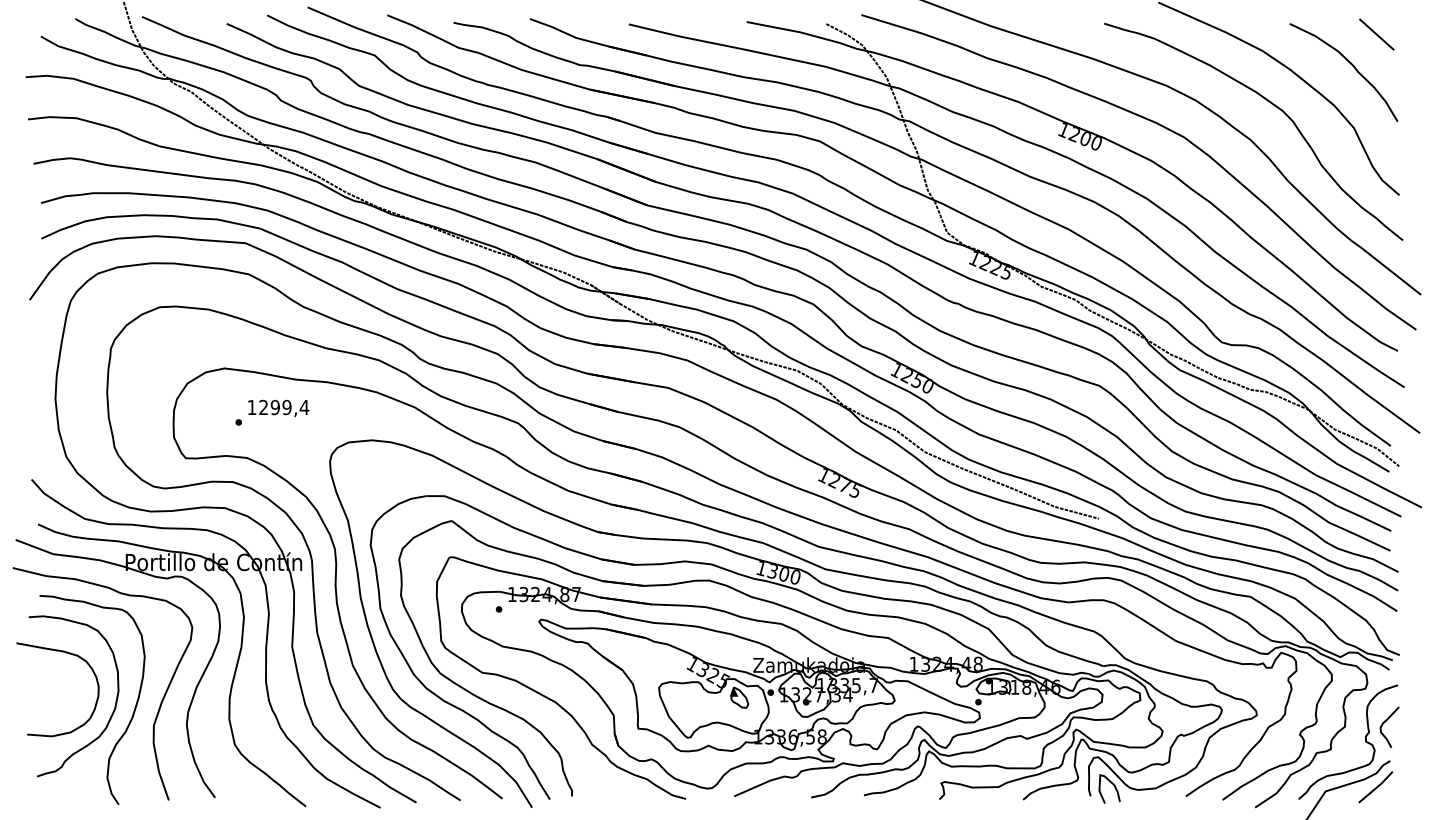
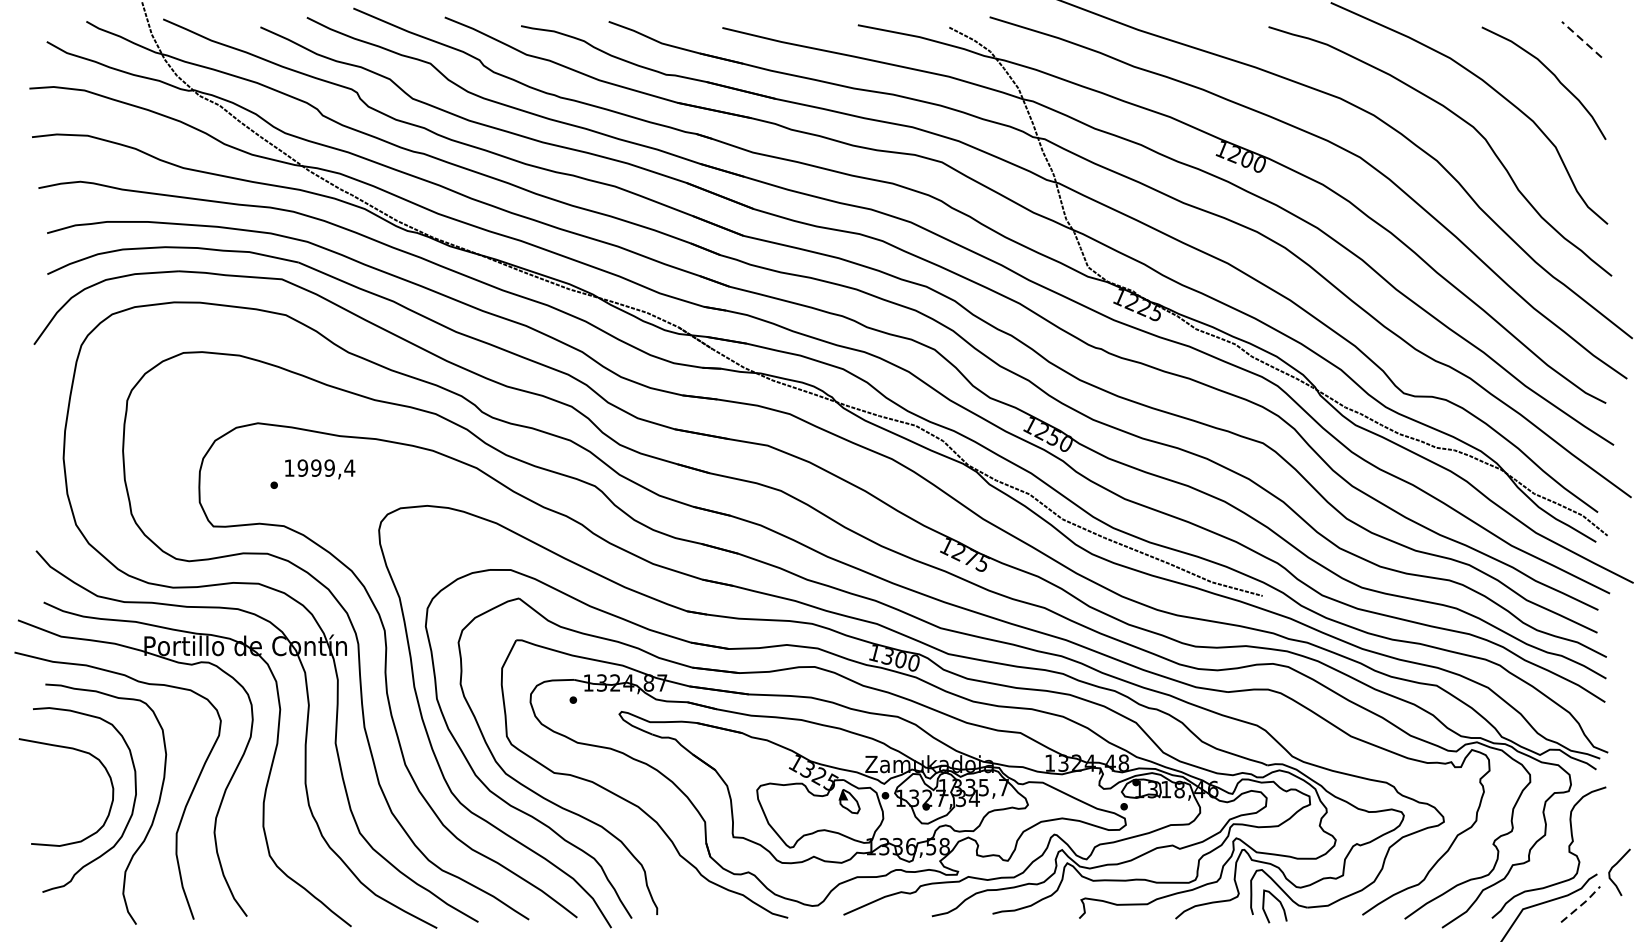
line: (1376, 34) -> (1581, 39), solid -> dashed
text: (263, 407) -> (302, 468), 1299,4 -> 1999,4
curve: (1385, 722) -> (1614, 866), moved
line: (1376, 787) -> (1581, 904), solid -> dashed

